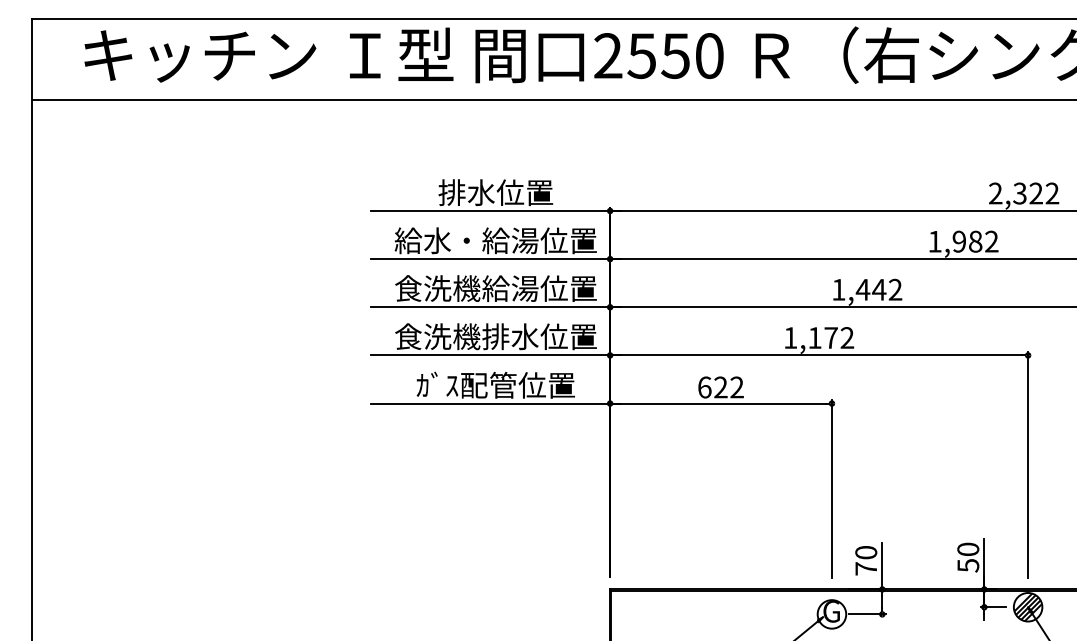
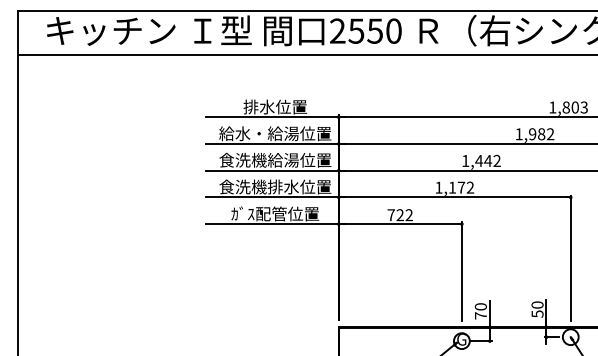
text: (1024, 193) -> (568, 107), 2,322 -> 1,803
text: (705, 388) -> (391, 215), 622 -> 722
hatch: (1027, 606) -> (570, 336), removed

